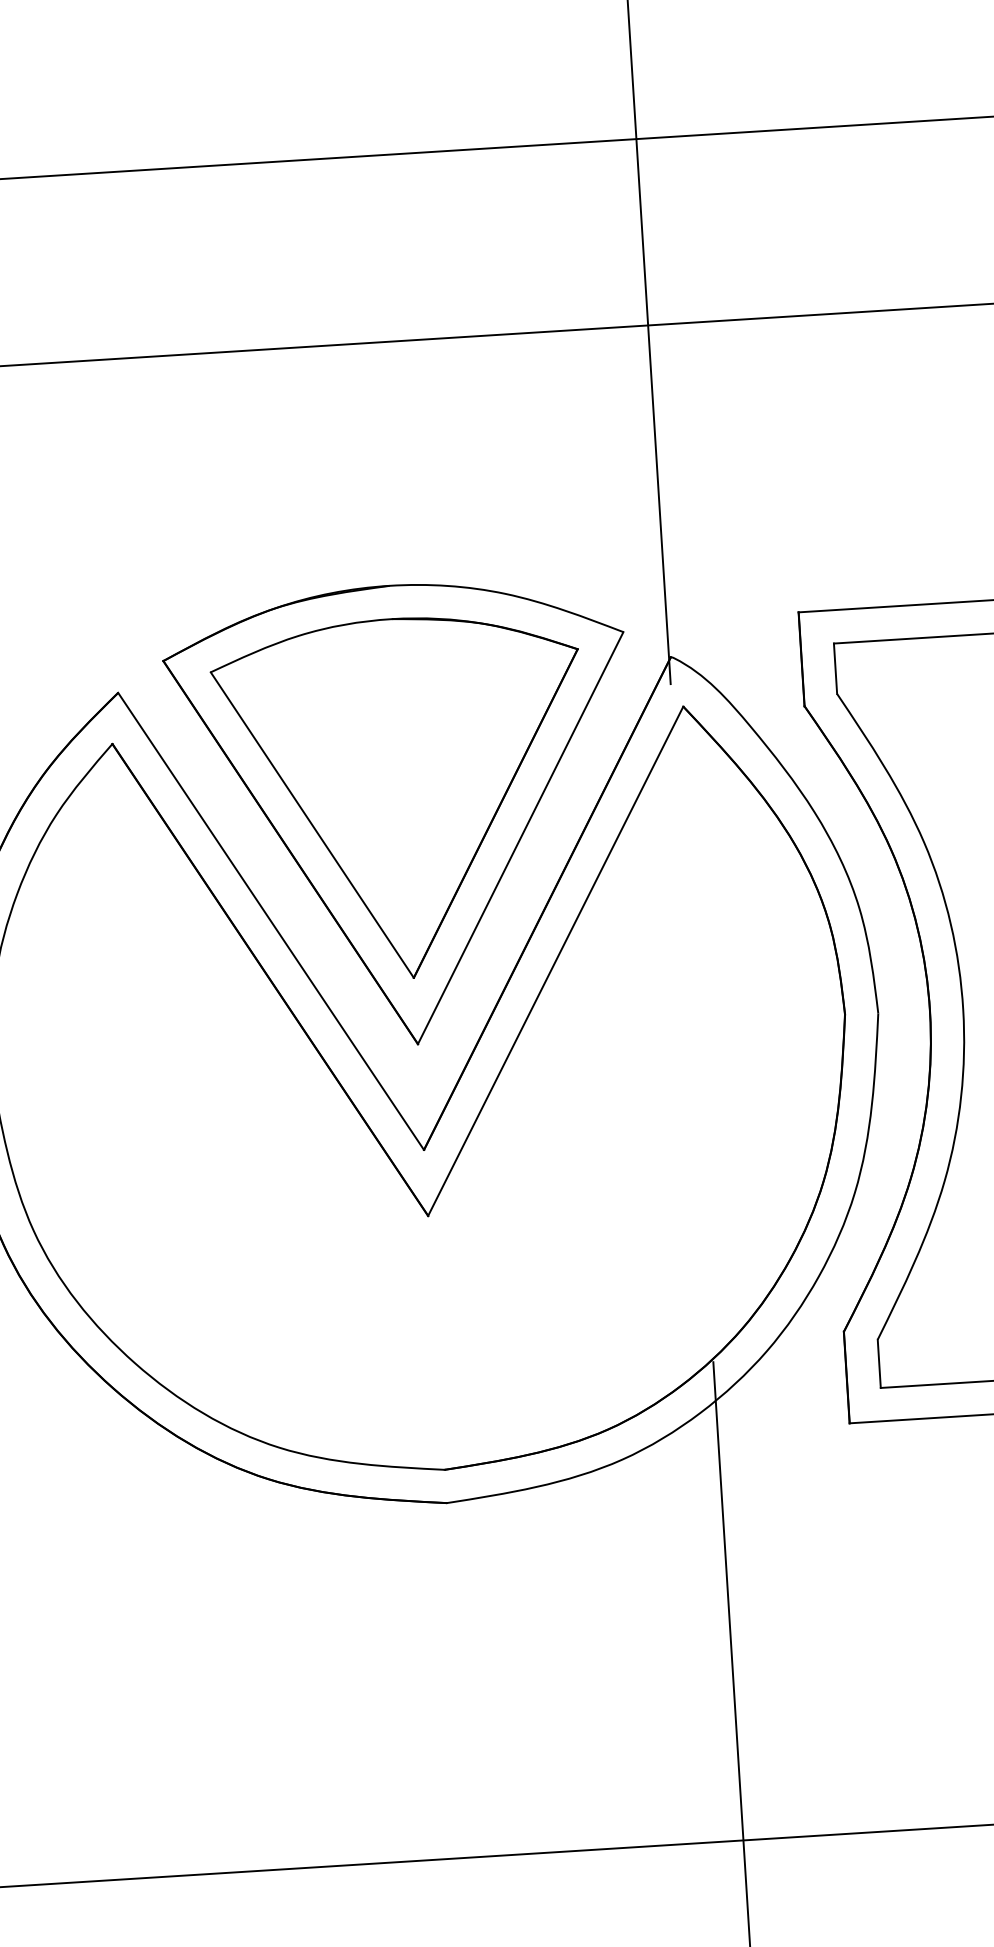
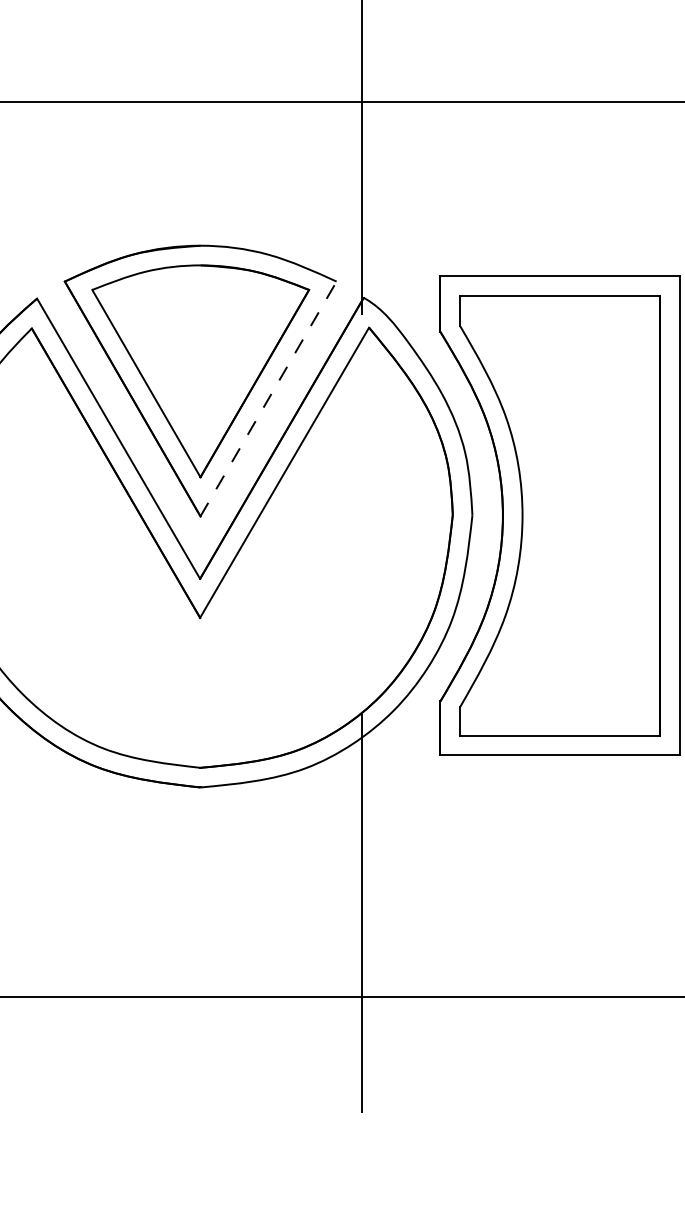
line: (520, 838) -> (268, 399), solid -> dashed

